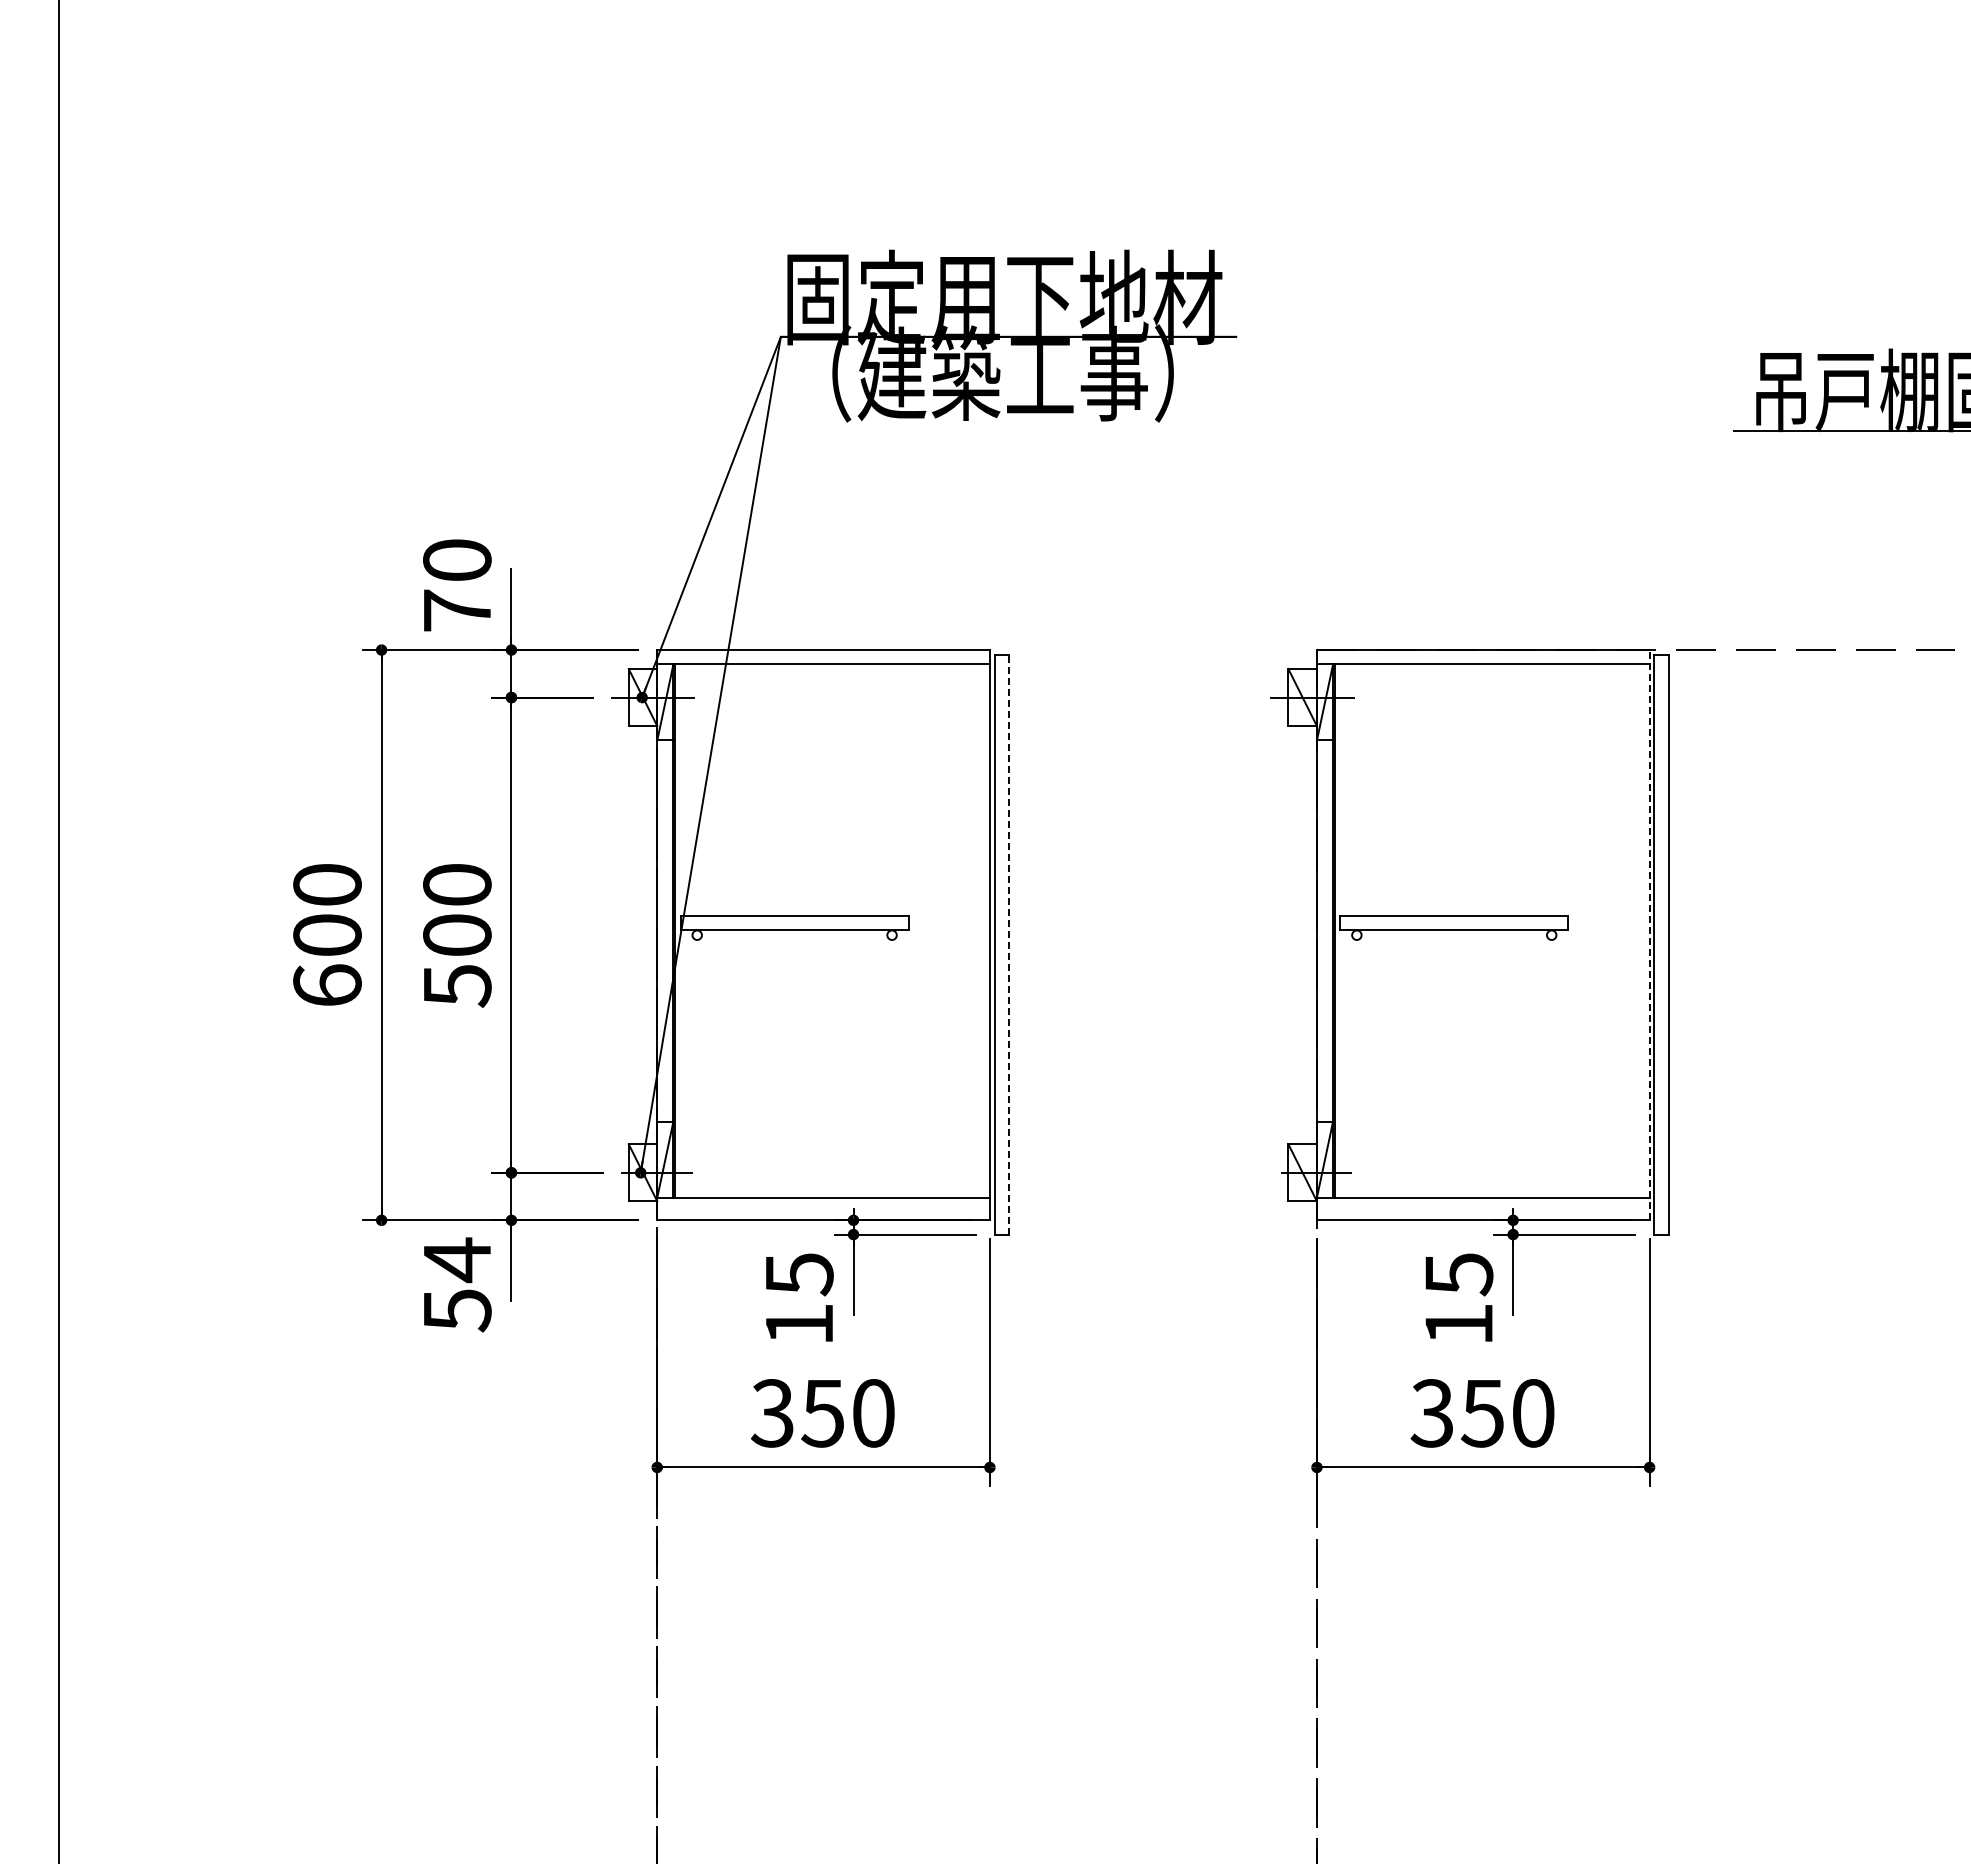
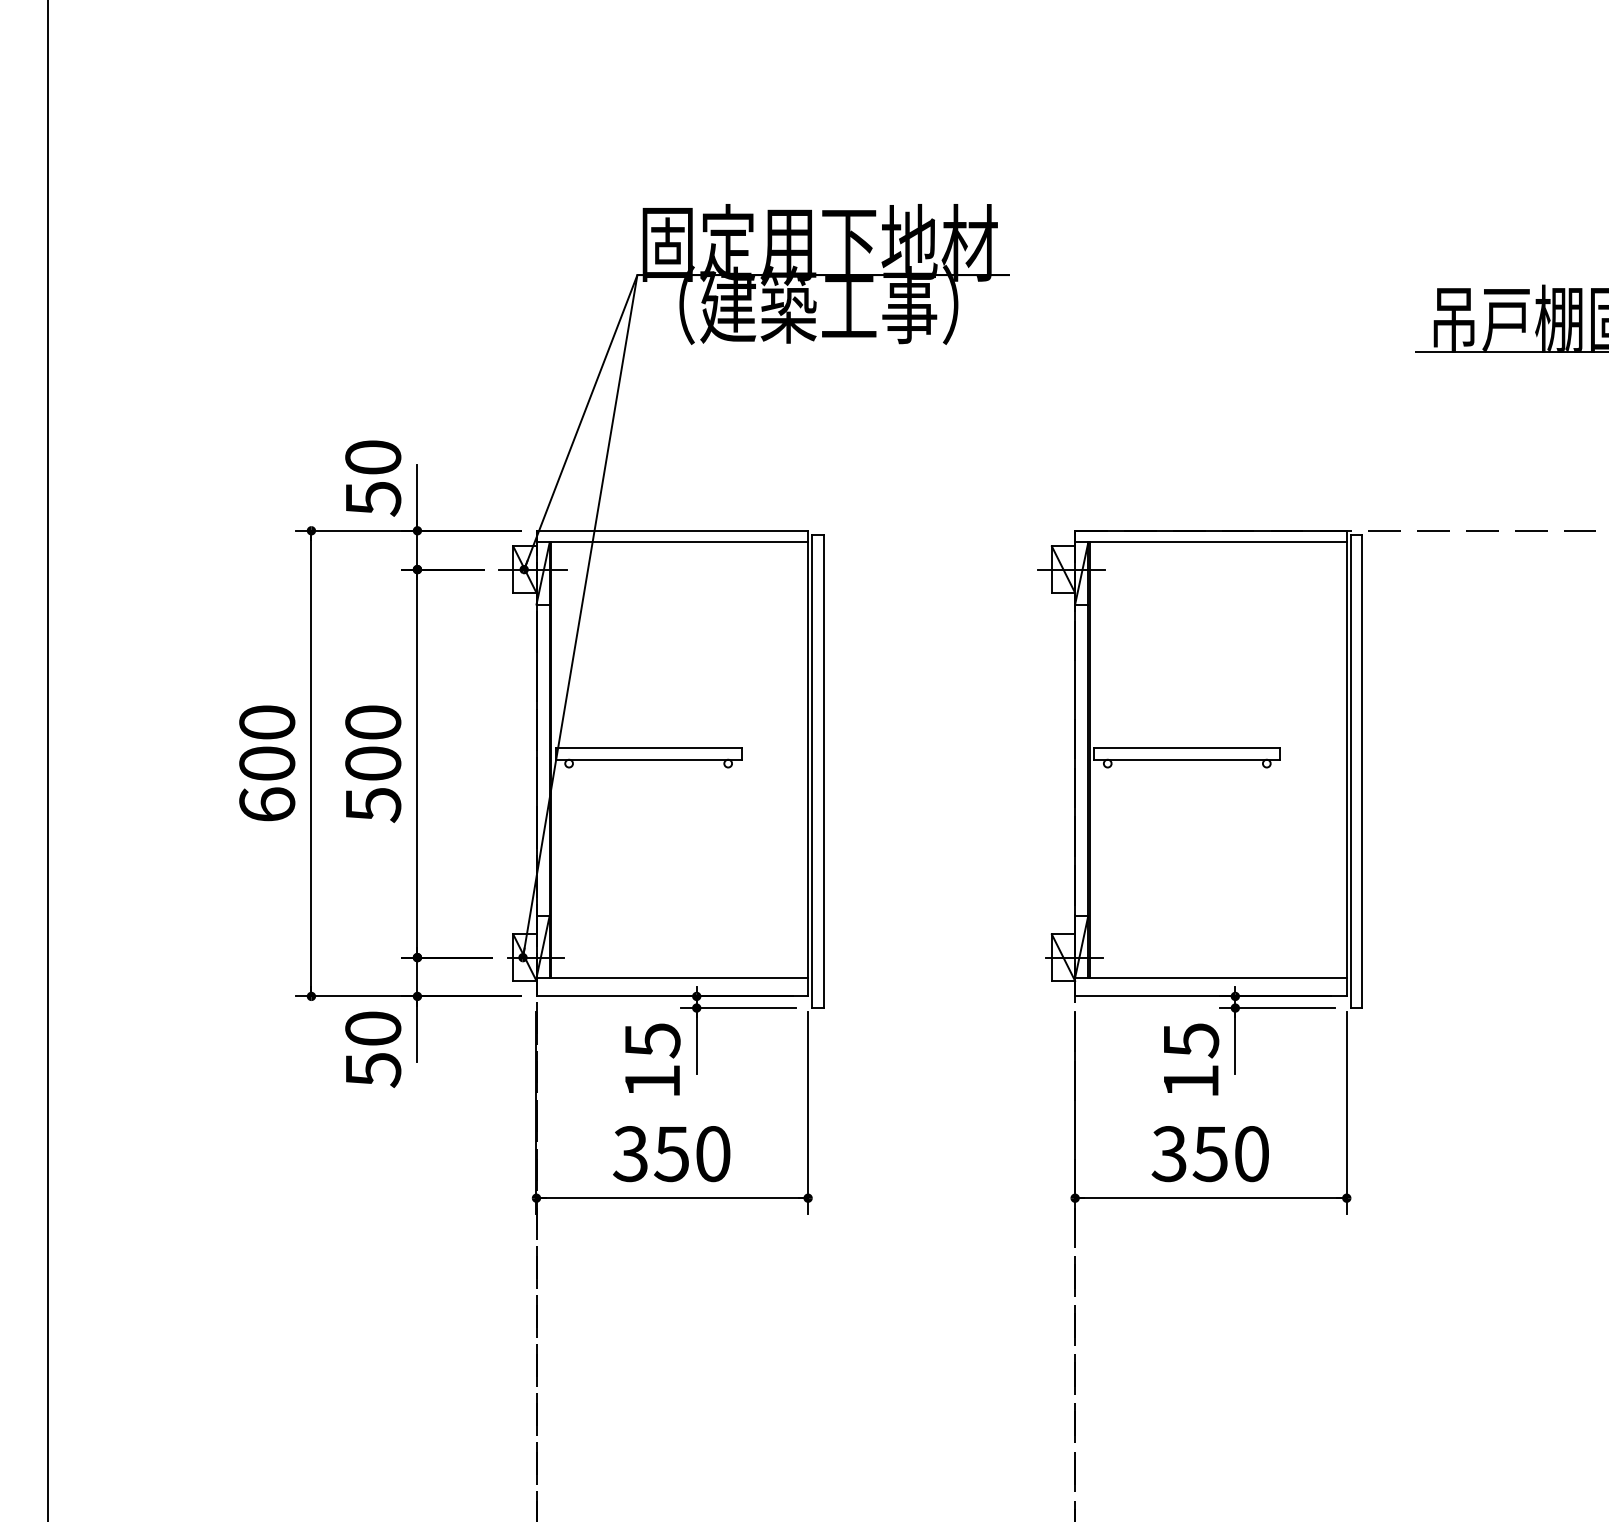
text: (457, 610) -> (373, 498), 70 -> 50
line: (1649, 934) -> (1346, 763), dashed -> solid
line: (1008, 944) -> (823, 771), dashed -> solid
text: (457, 1260) -> (373, 1029), 54 -> 50

